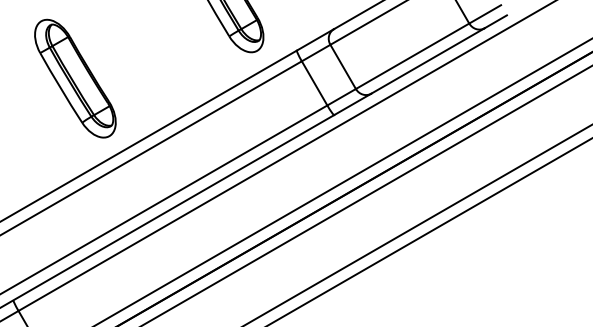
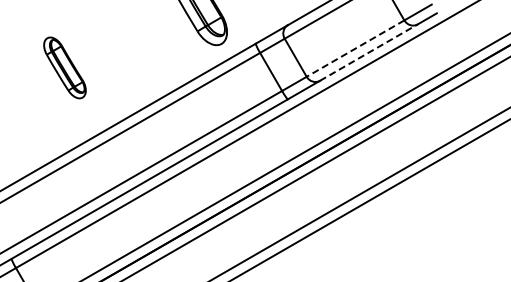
line: (412, 56) -> (355, 48), solid -> dashed
line: (428, 60) -> (369, 52), solid -> dashed
part: (74, 78) -> (64, 67), size x0.6

